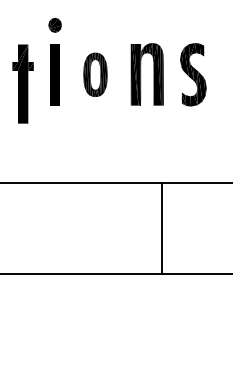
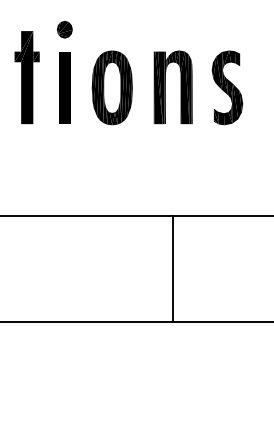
part: (95, 74) -> (112, 87), size x1.43
part: (22, 83) -> (26, 76), moved
line: (162, 228) -> (173, 268), moved

